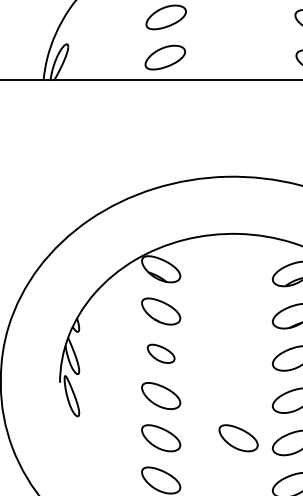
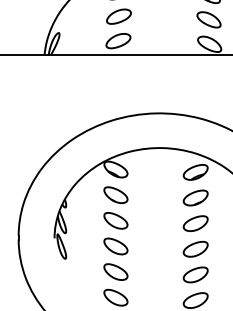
part: (160, 353) -> (115, 220), size x1.43
part: (237, 437) -> (162, 271), removed

